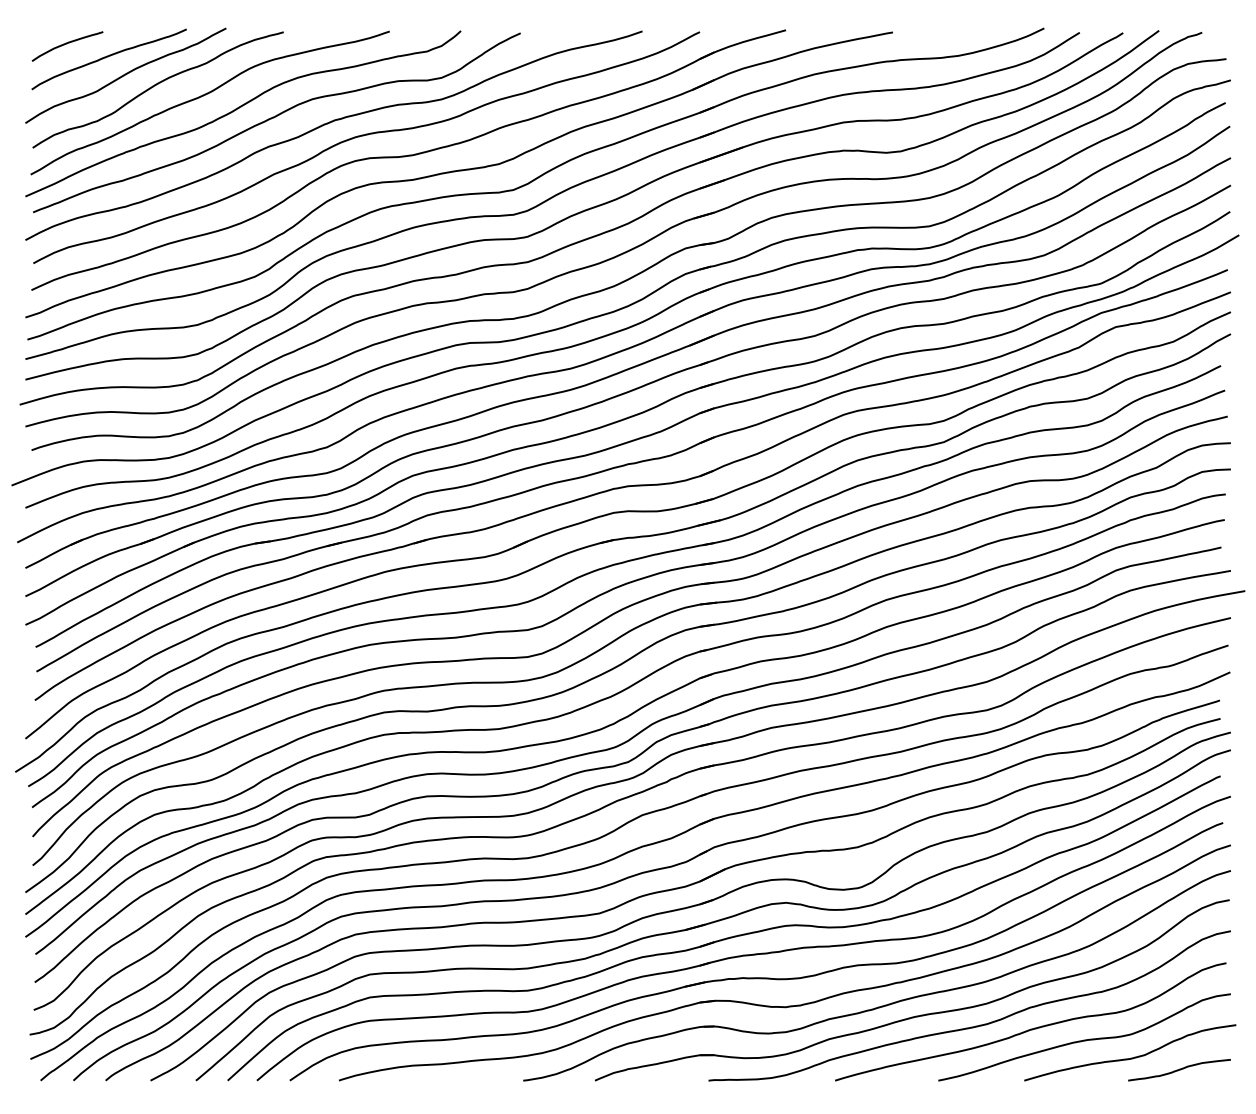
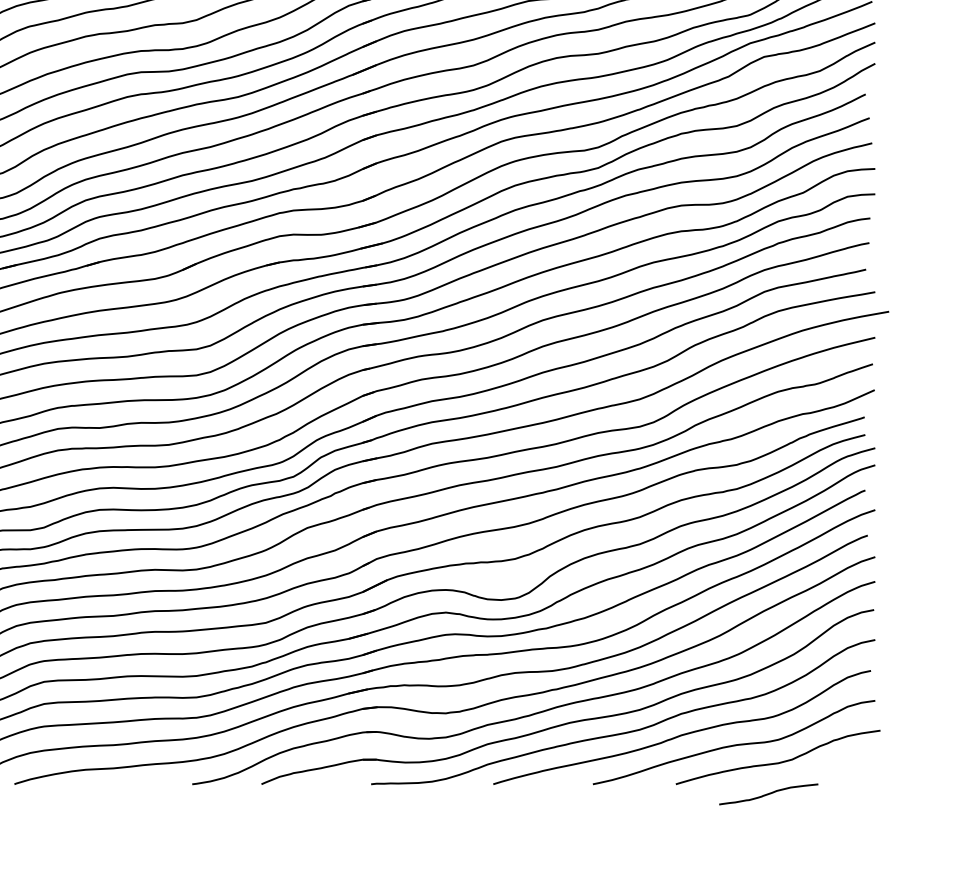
curve: (1179, 1070) -> (768, 794), moved

